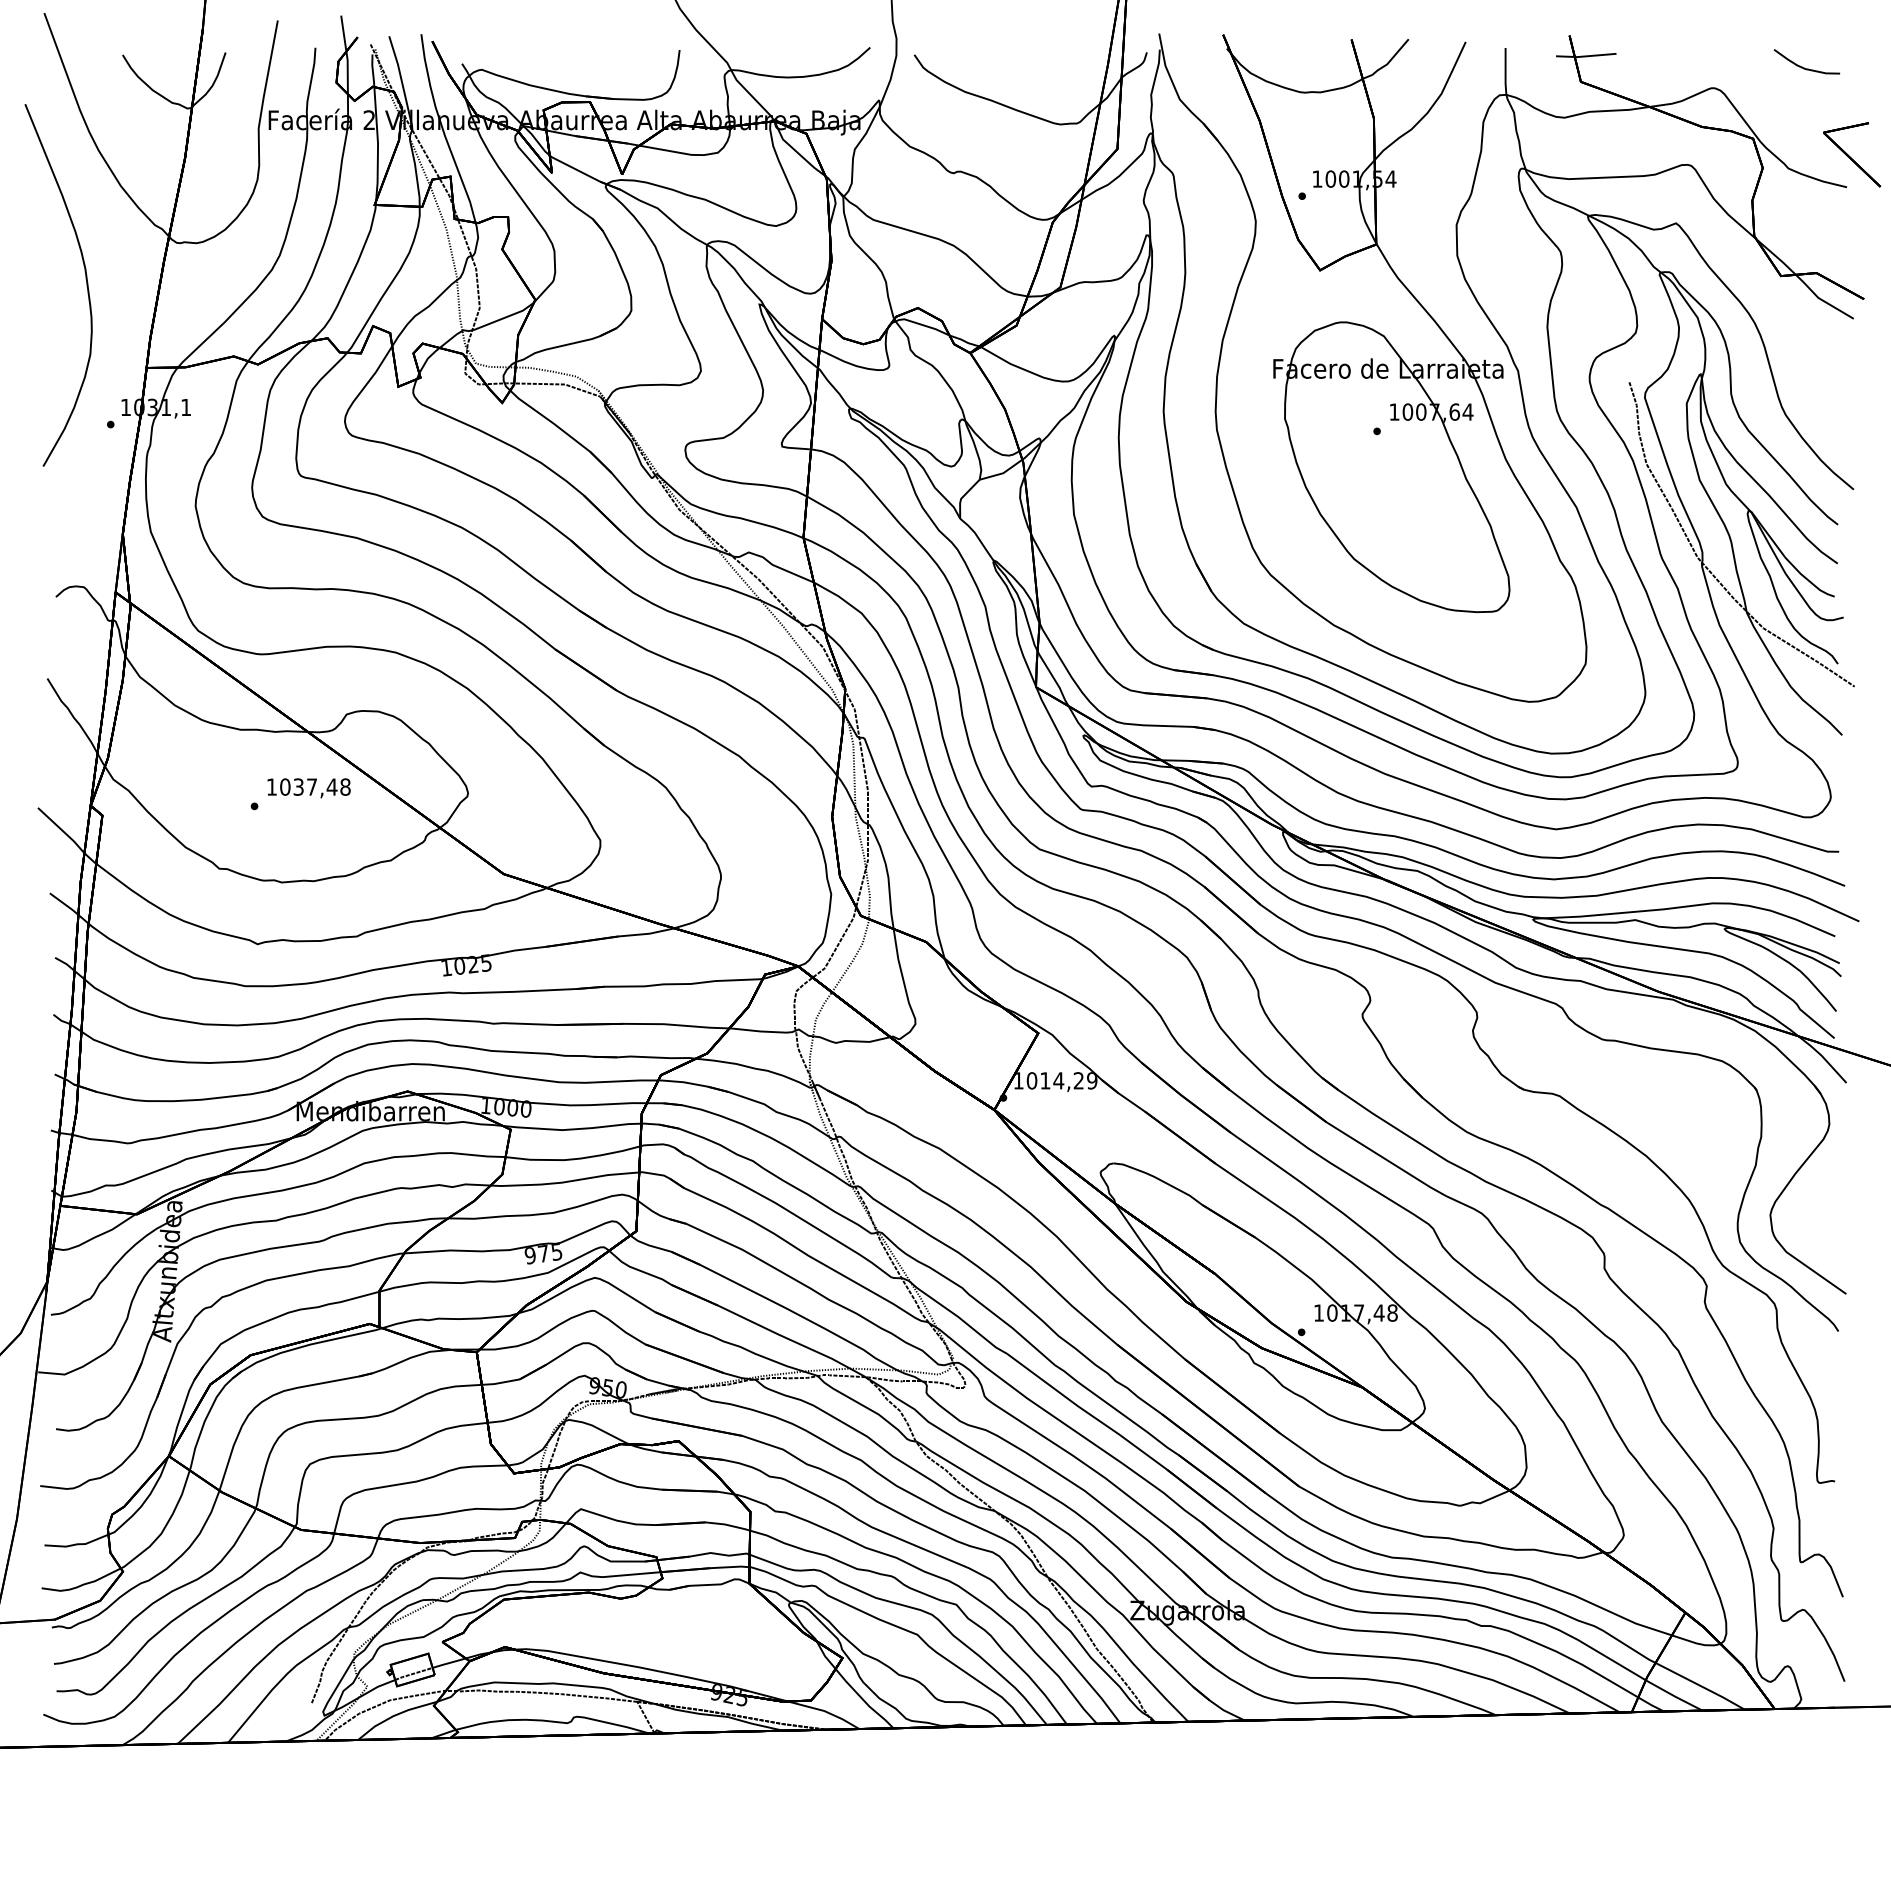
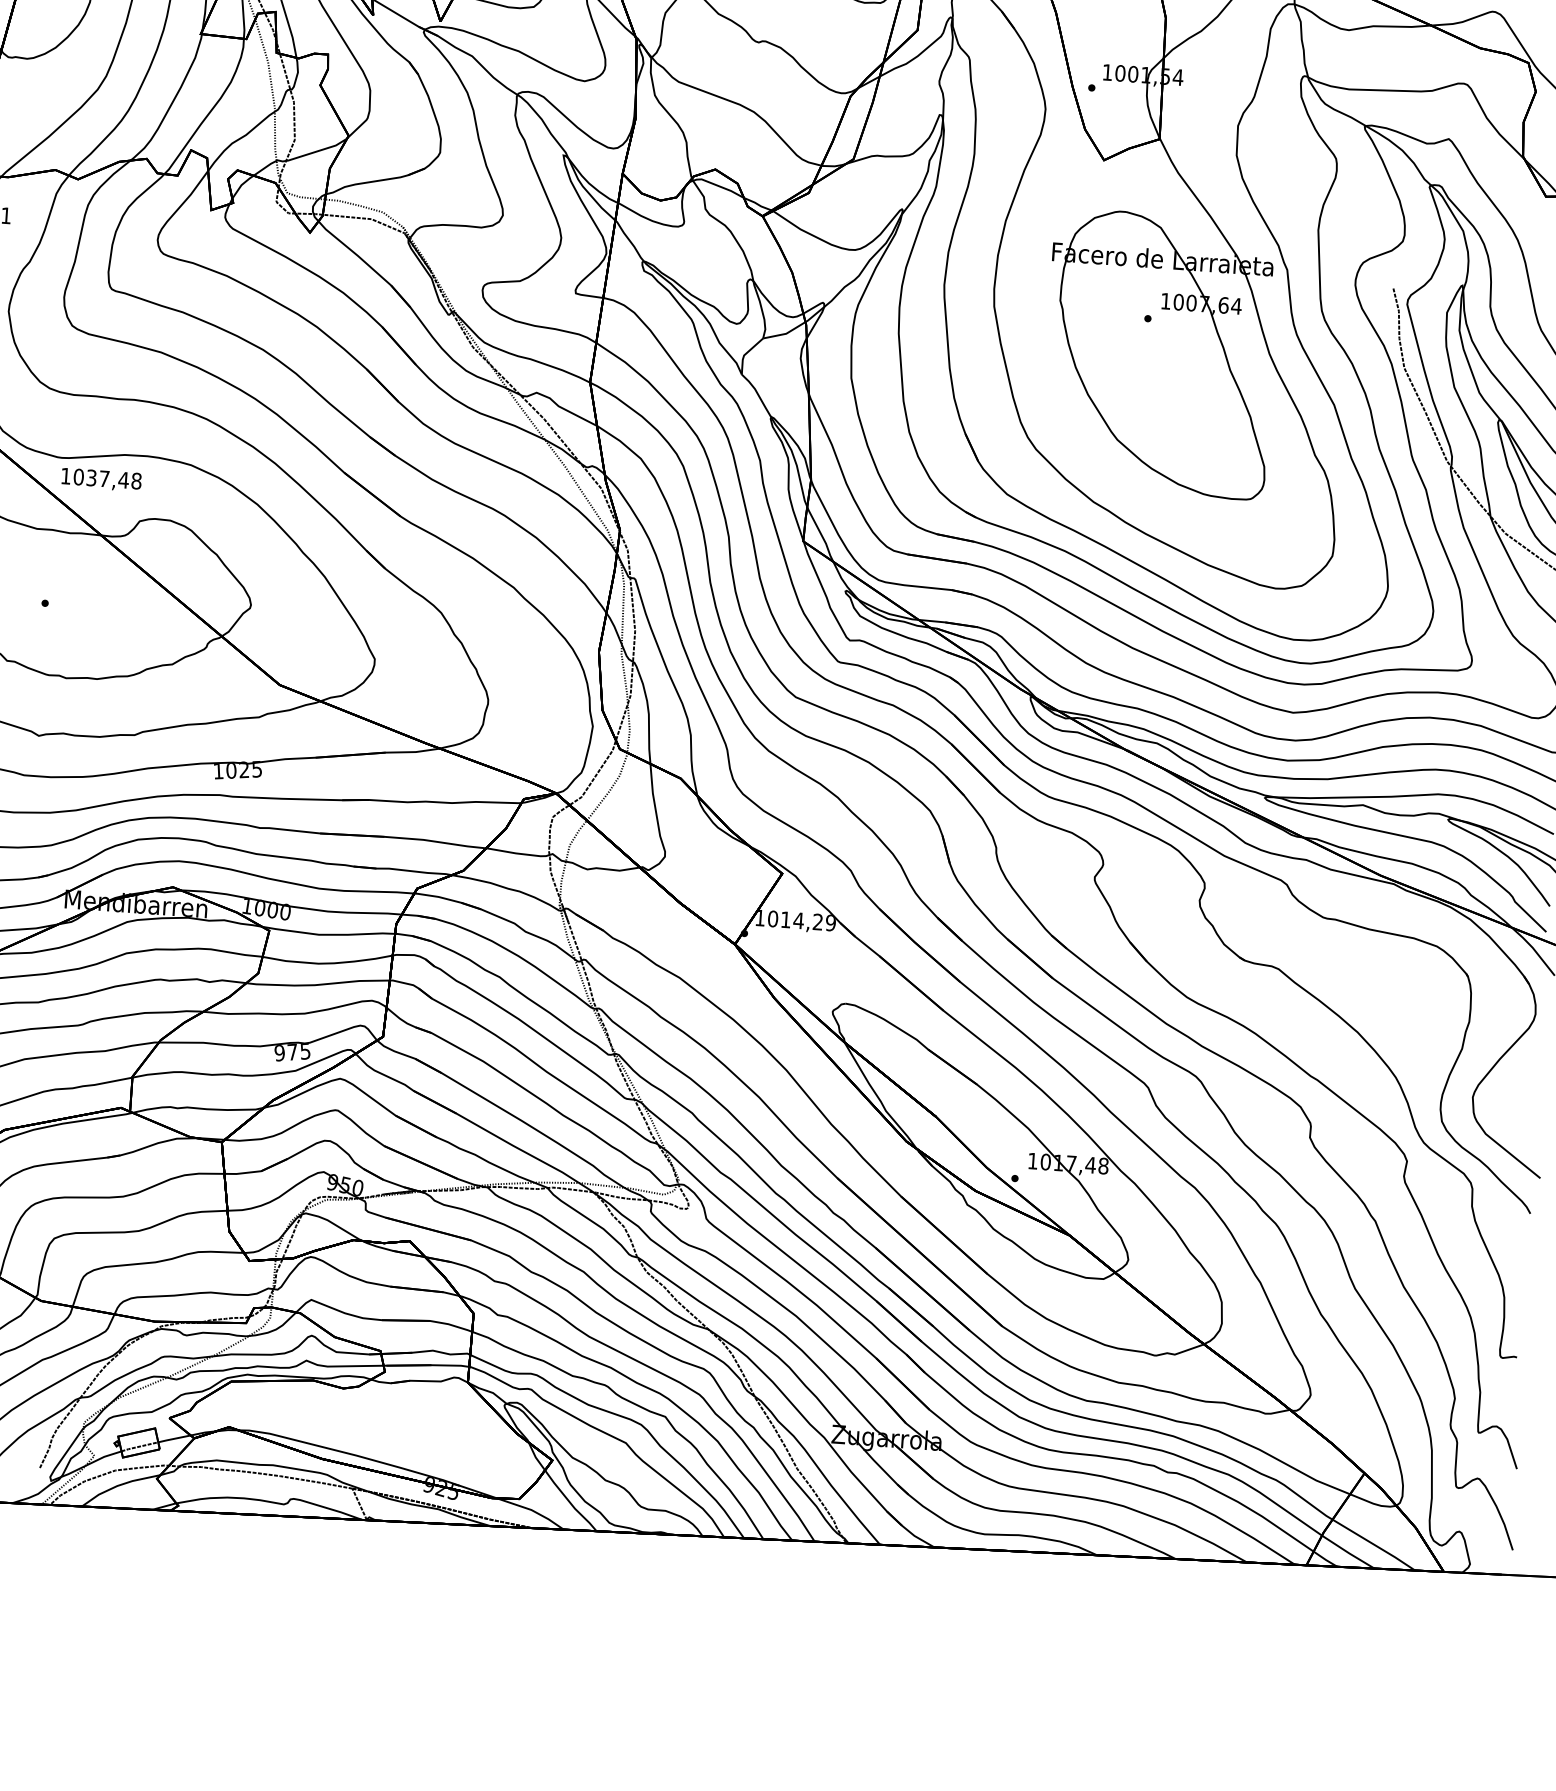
text: (308, 788) -> (100, 480), moved

